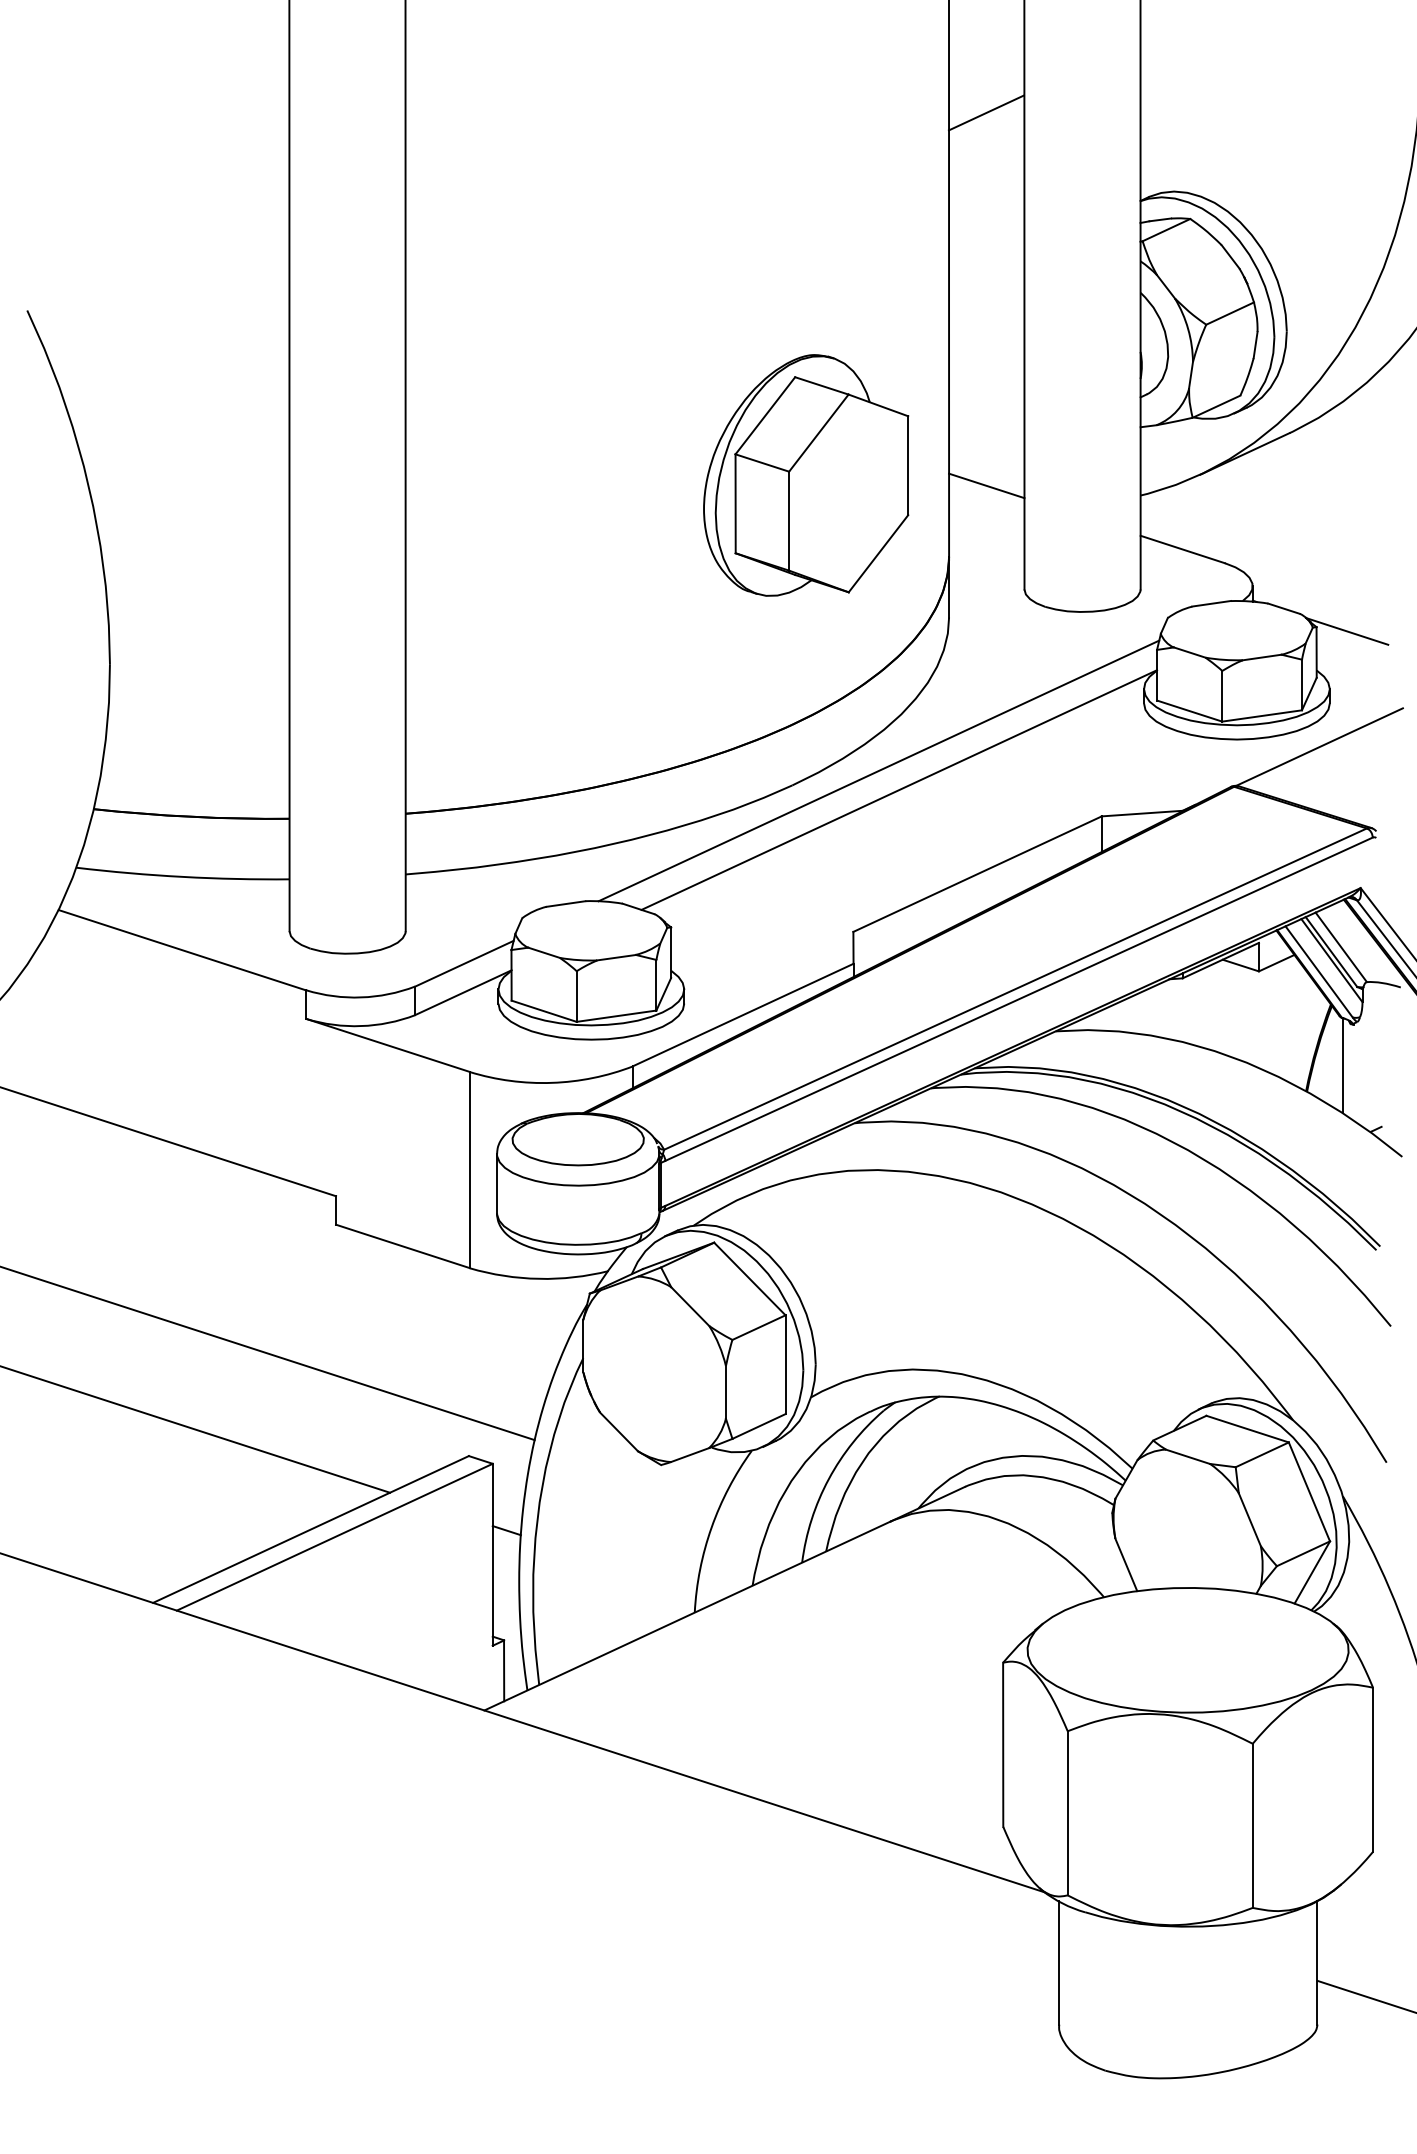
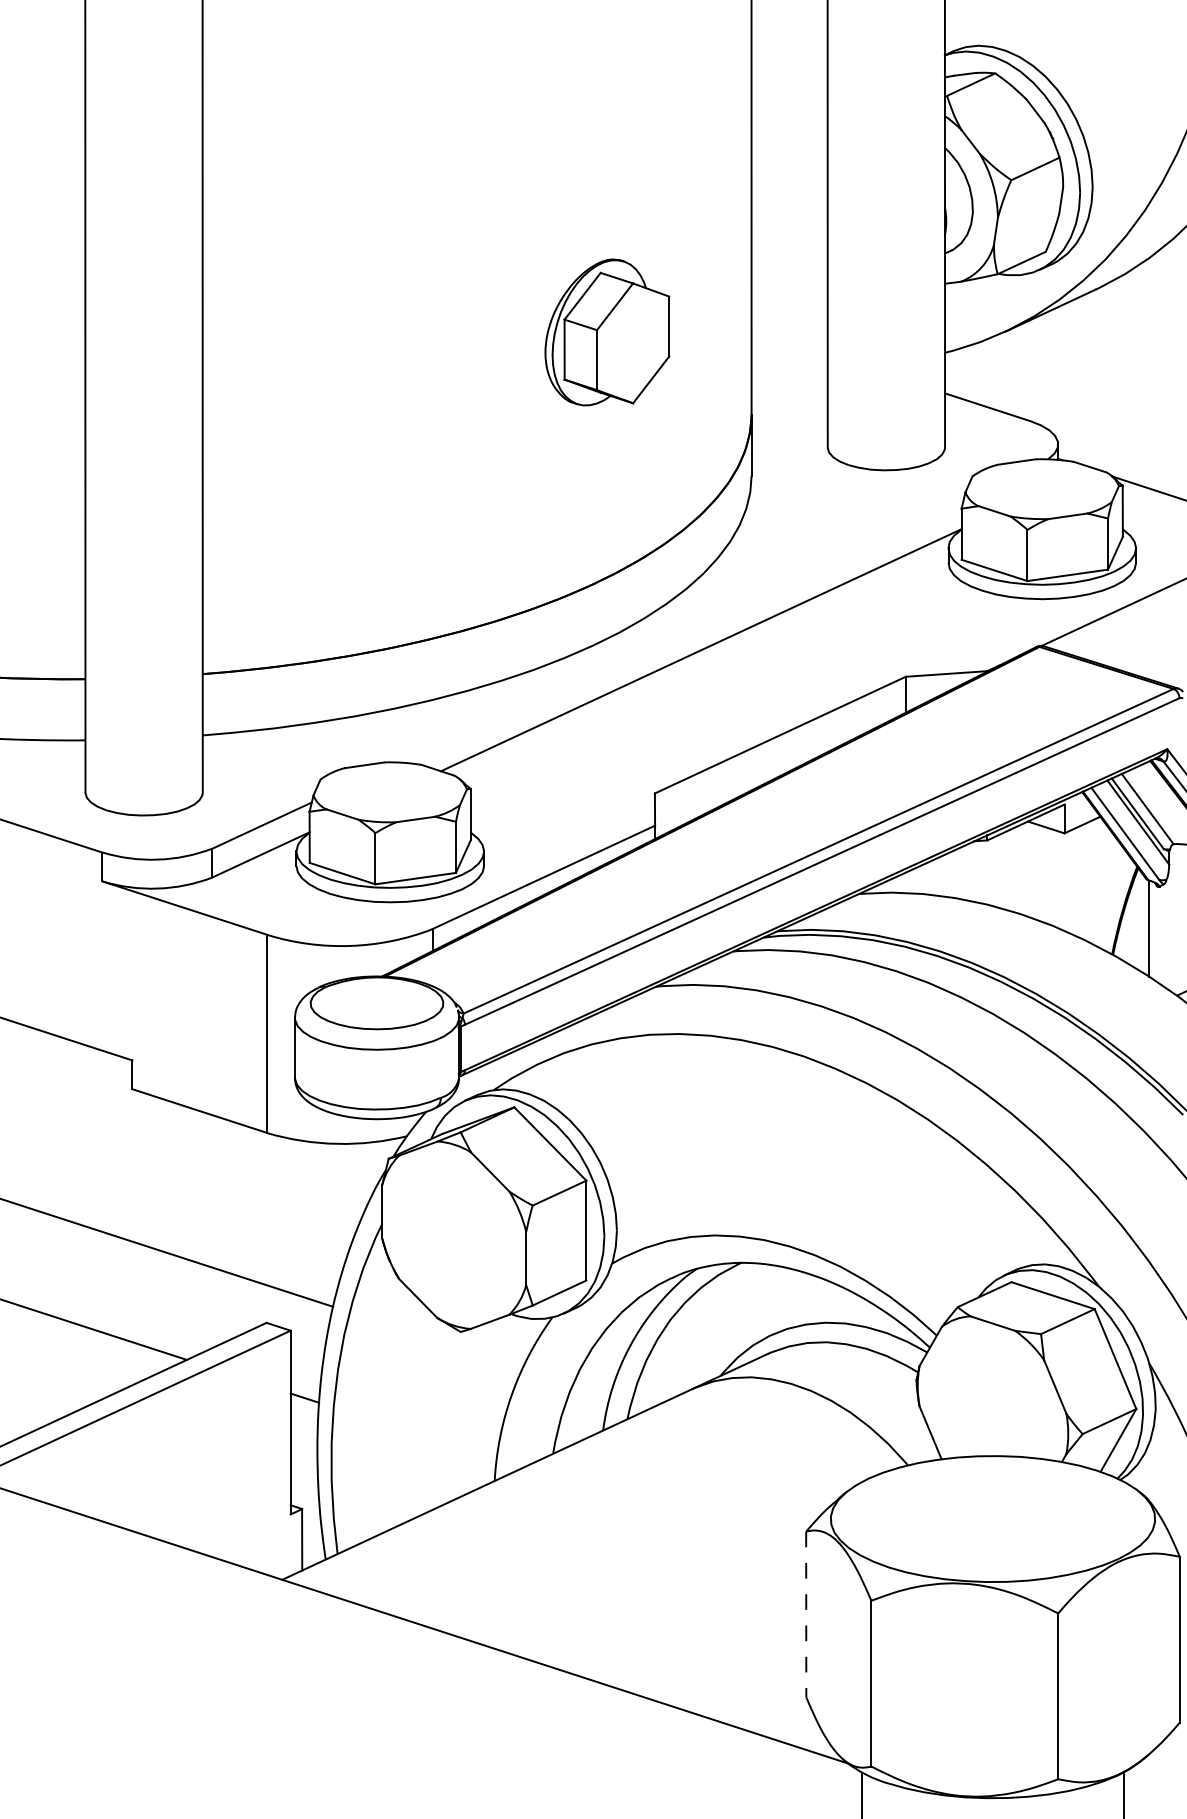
part: (806, 475) -> (607, 332), size x0.6
line: (986, 485) -> (789, 342), removed
line: (878, 770) -> (680, 630), removed
line: (1003, 1745) -> (806, 1615), solid -> dashed

